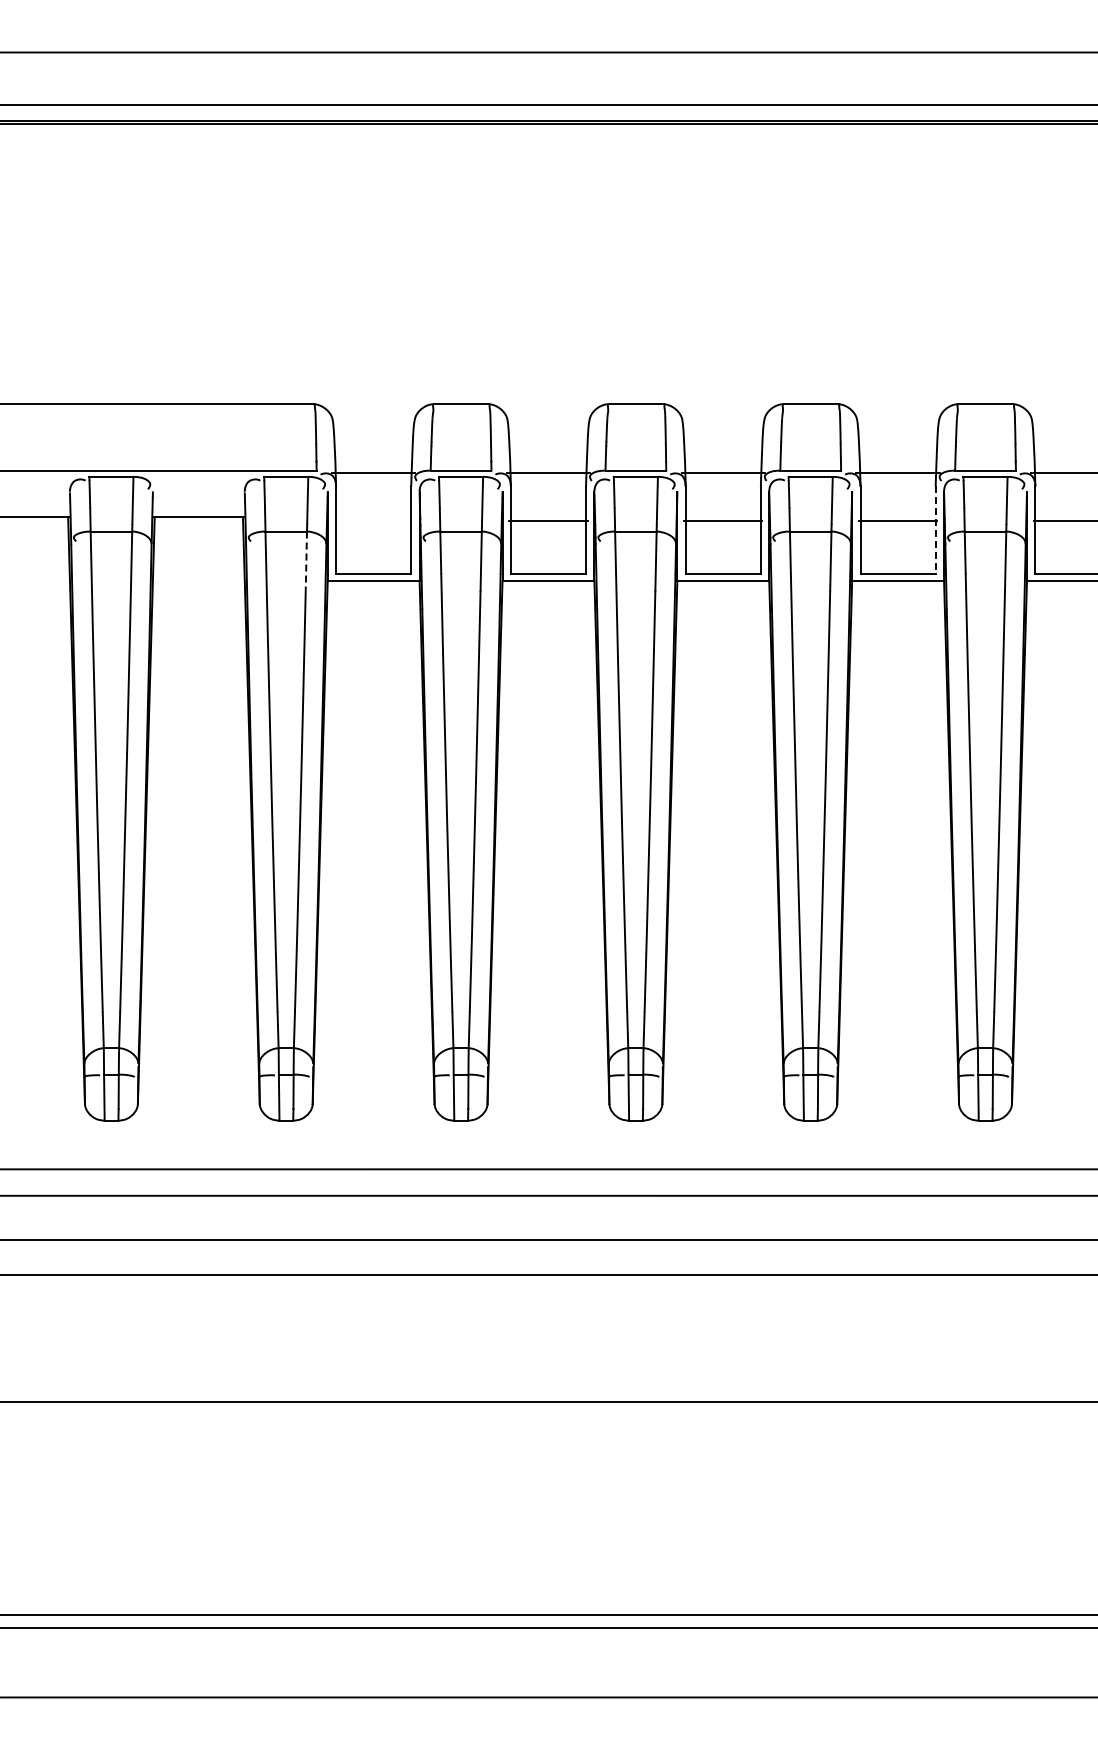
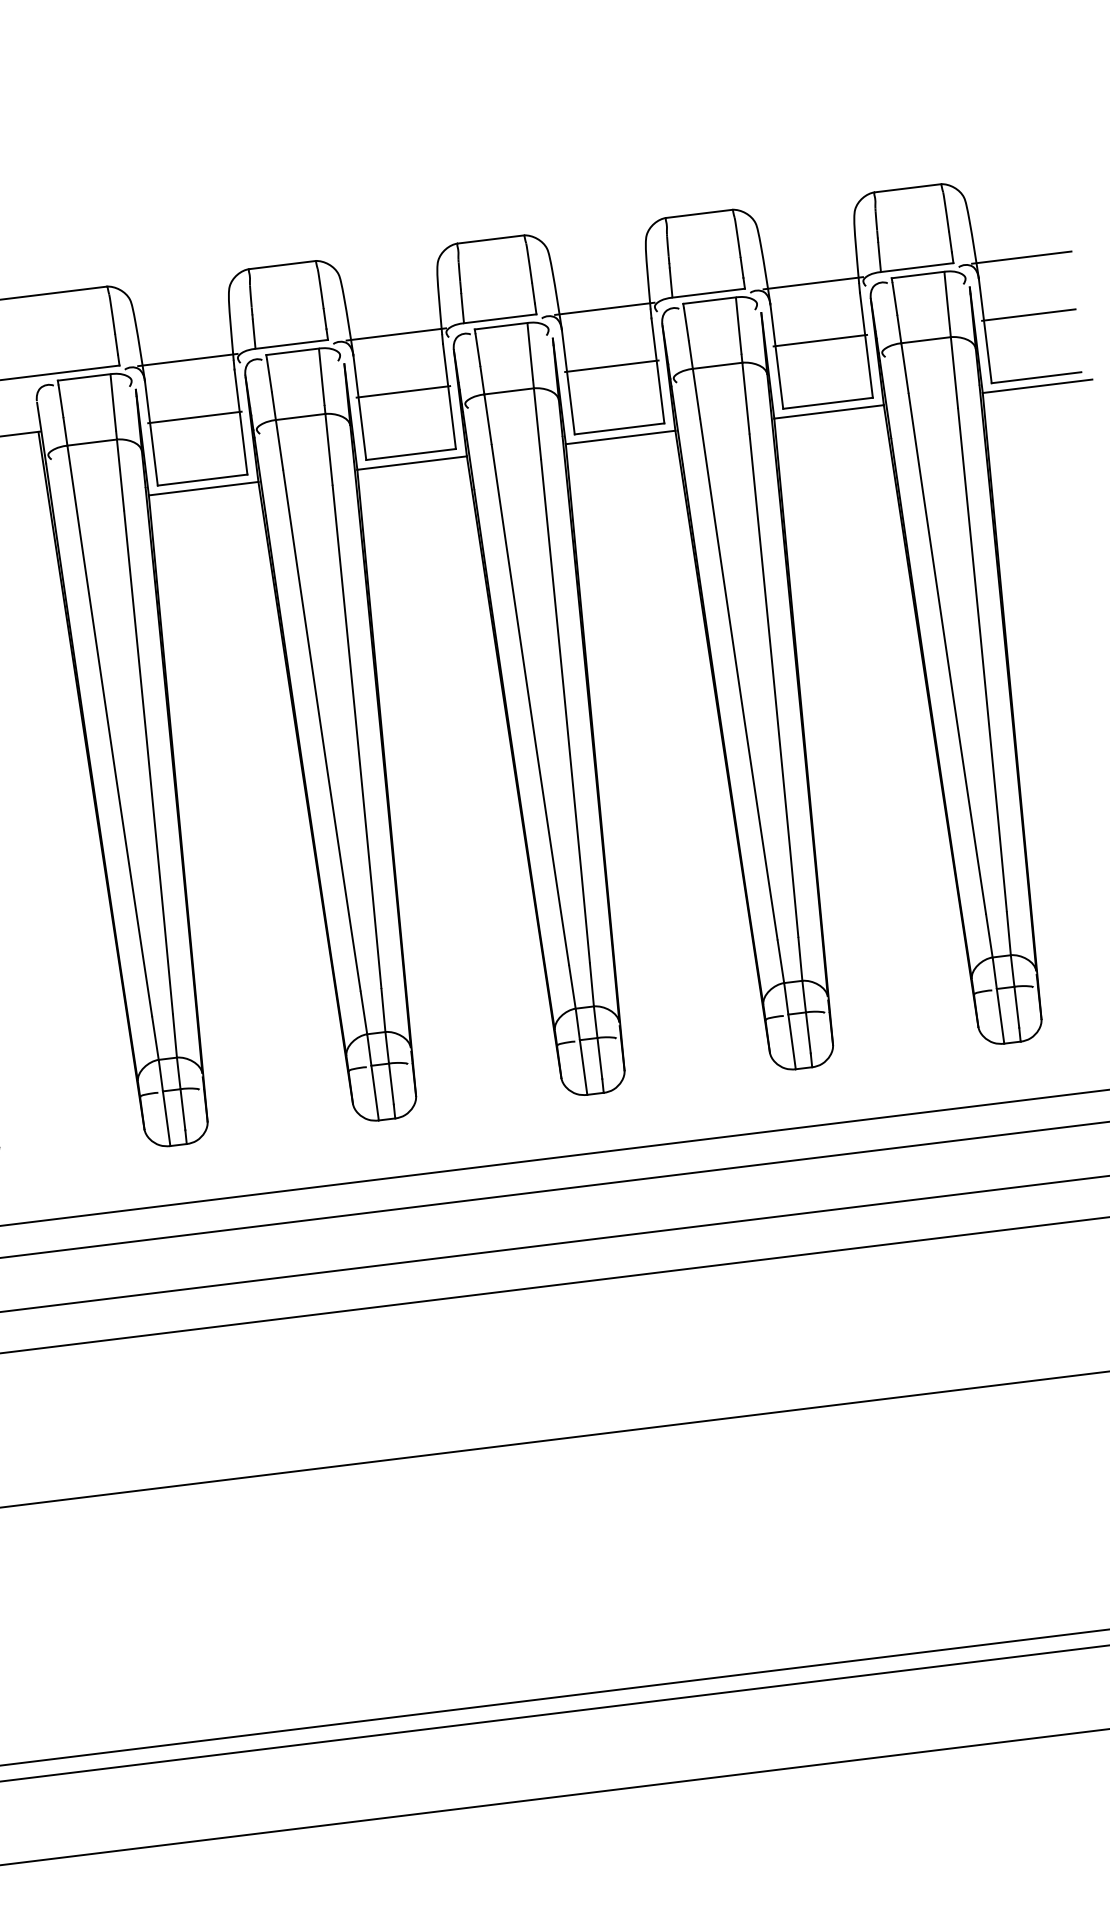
line: (373, 521) -> (194, 417), added
line: (935, 530) -> (866, 346), dashed -> solid
line: (306, 561) -> (120, 475), dashed -> solid

